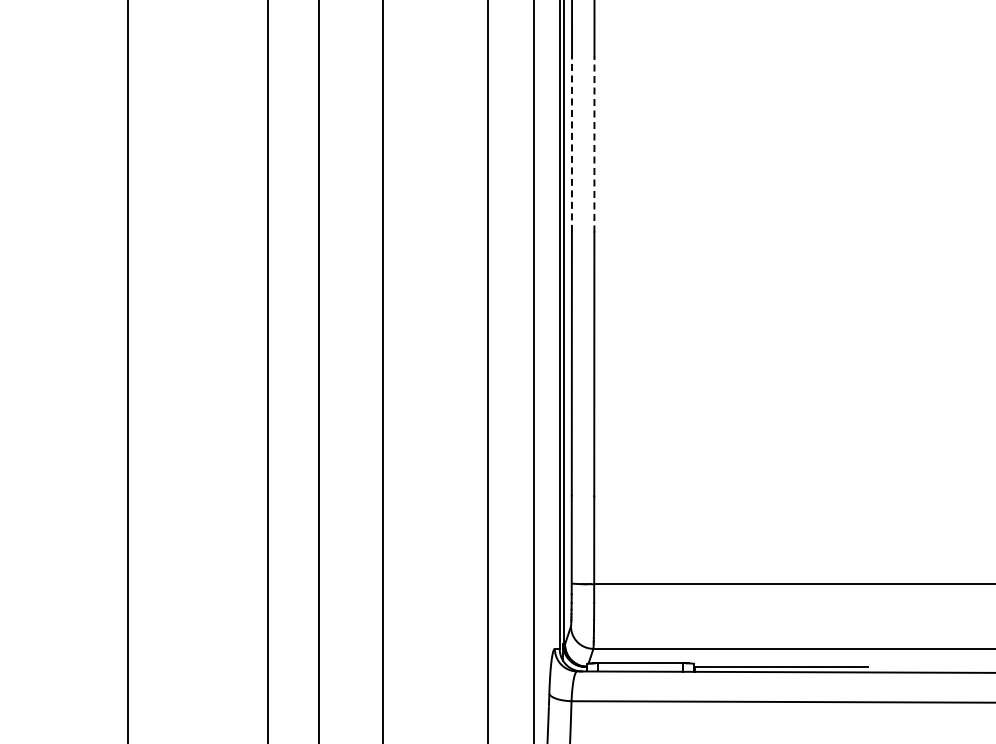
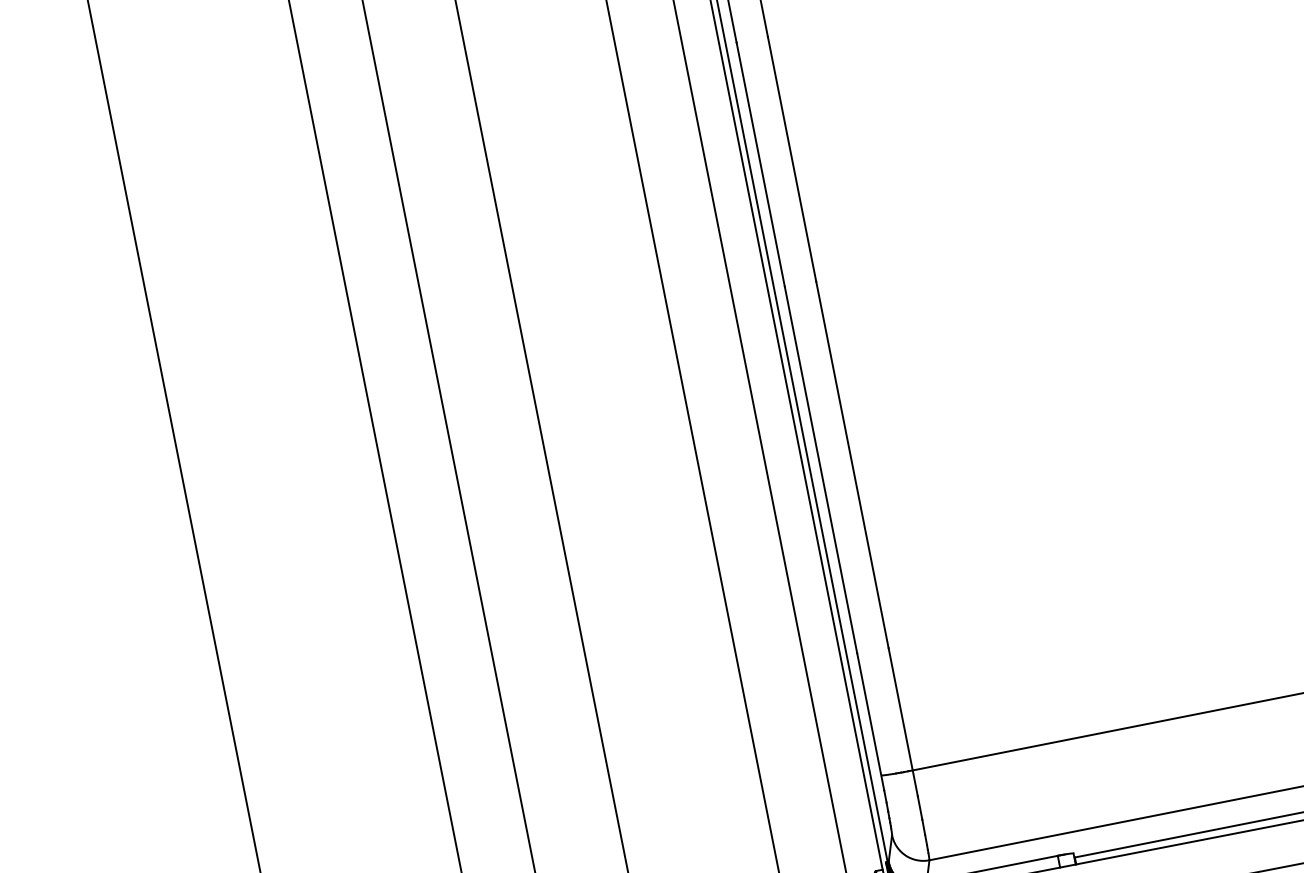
line: (571, 143) -> (759, 164), dashed -> solid
line: (594, 144) -> (792, 159), dashed -> solid

